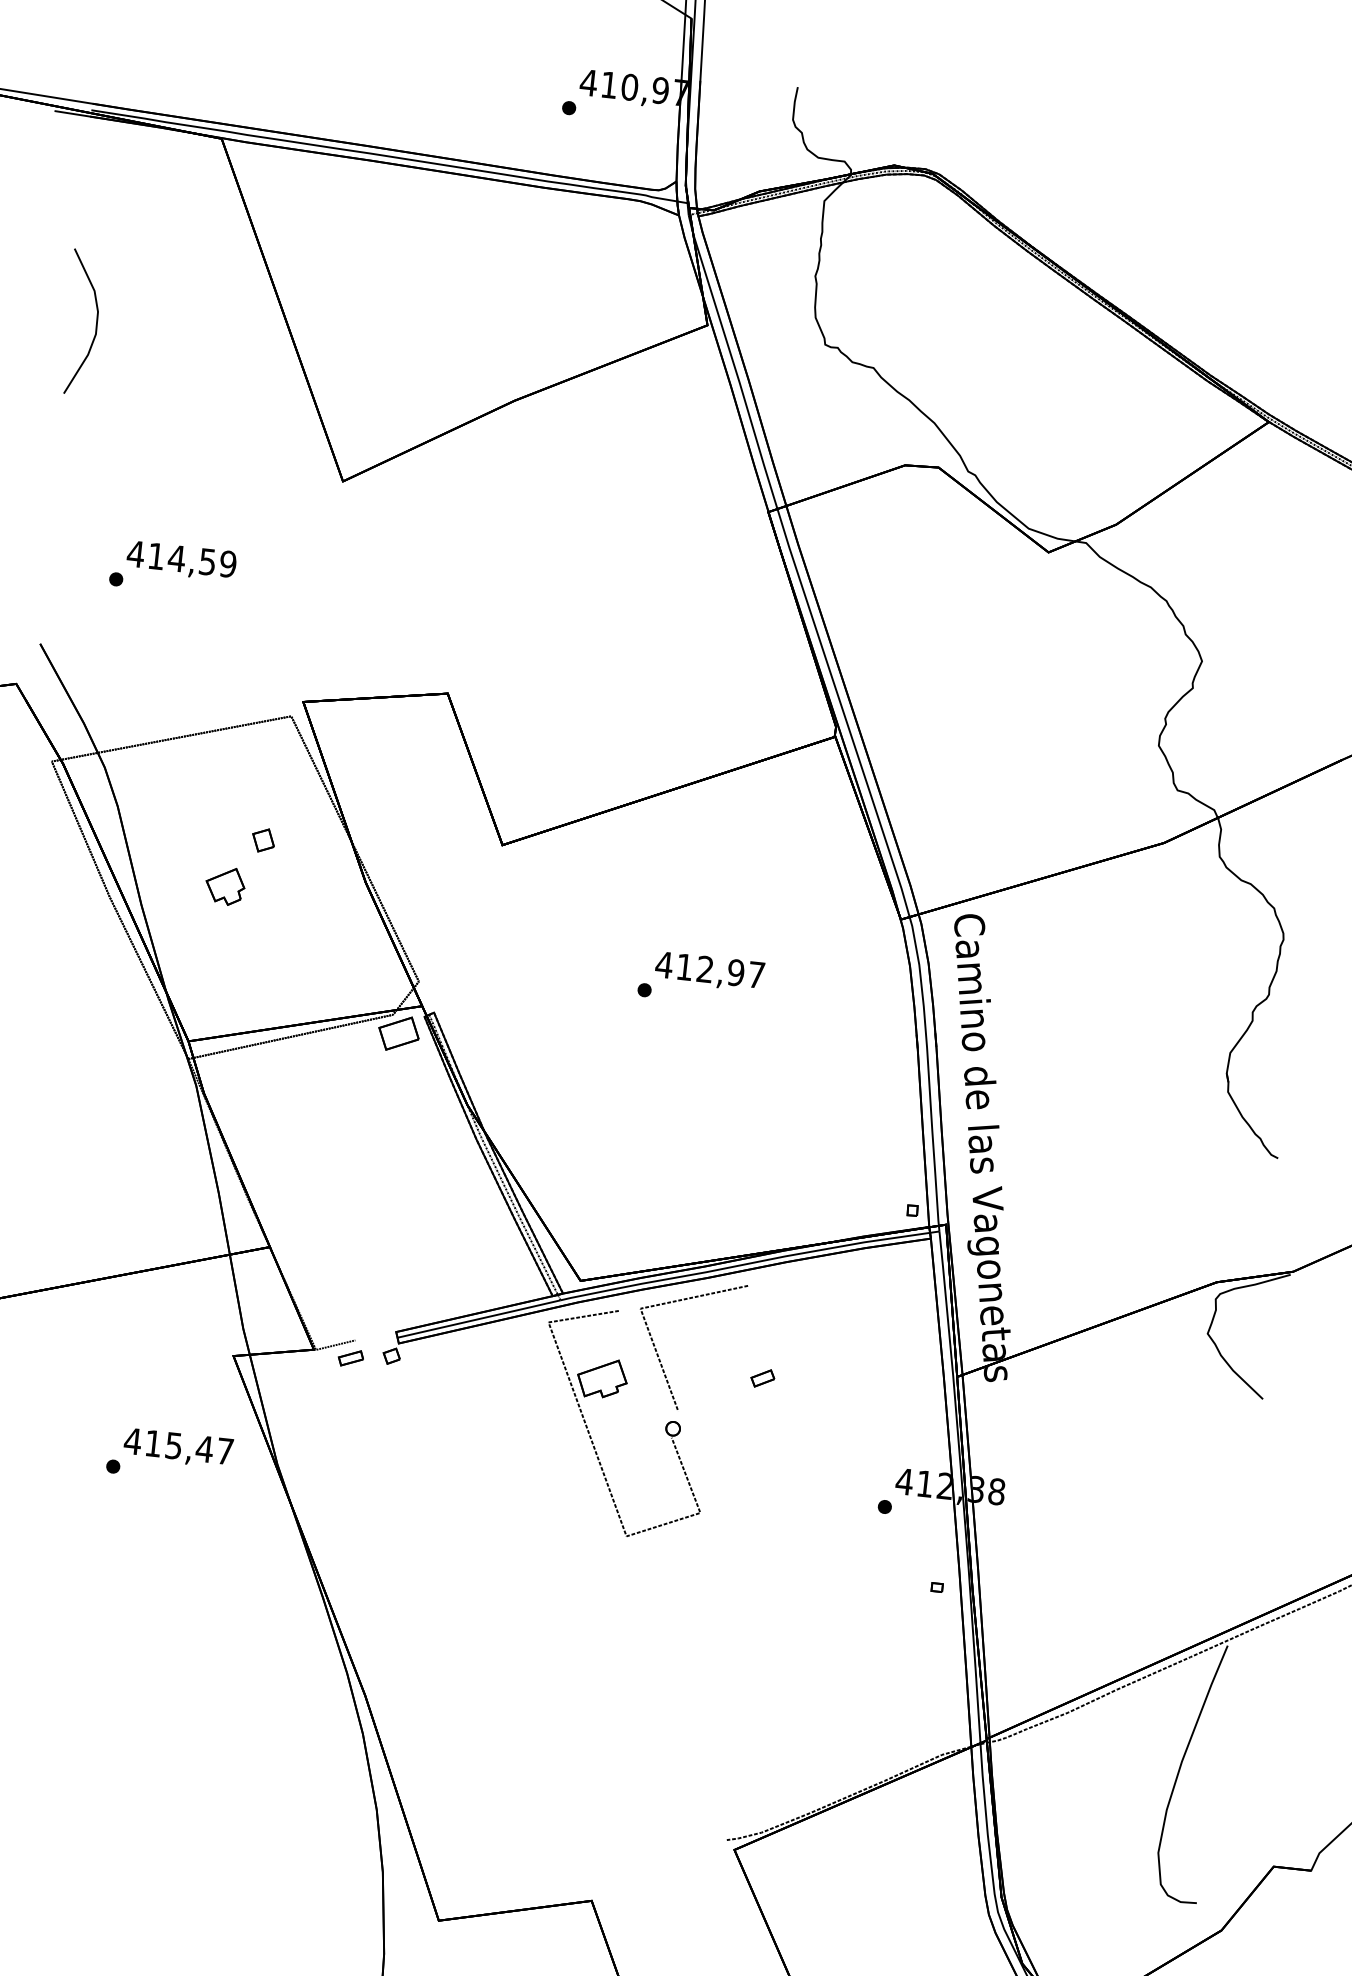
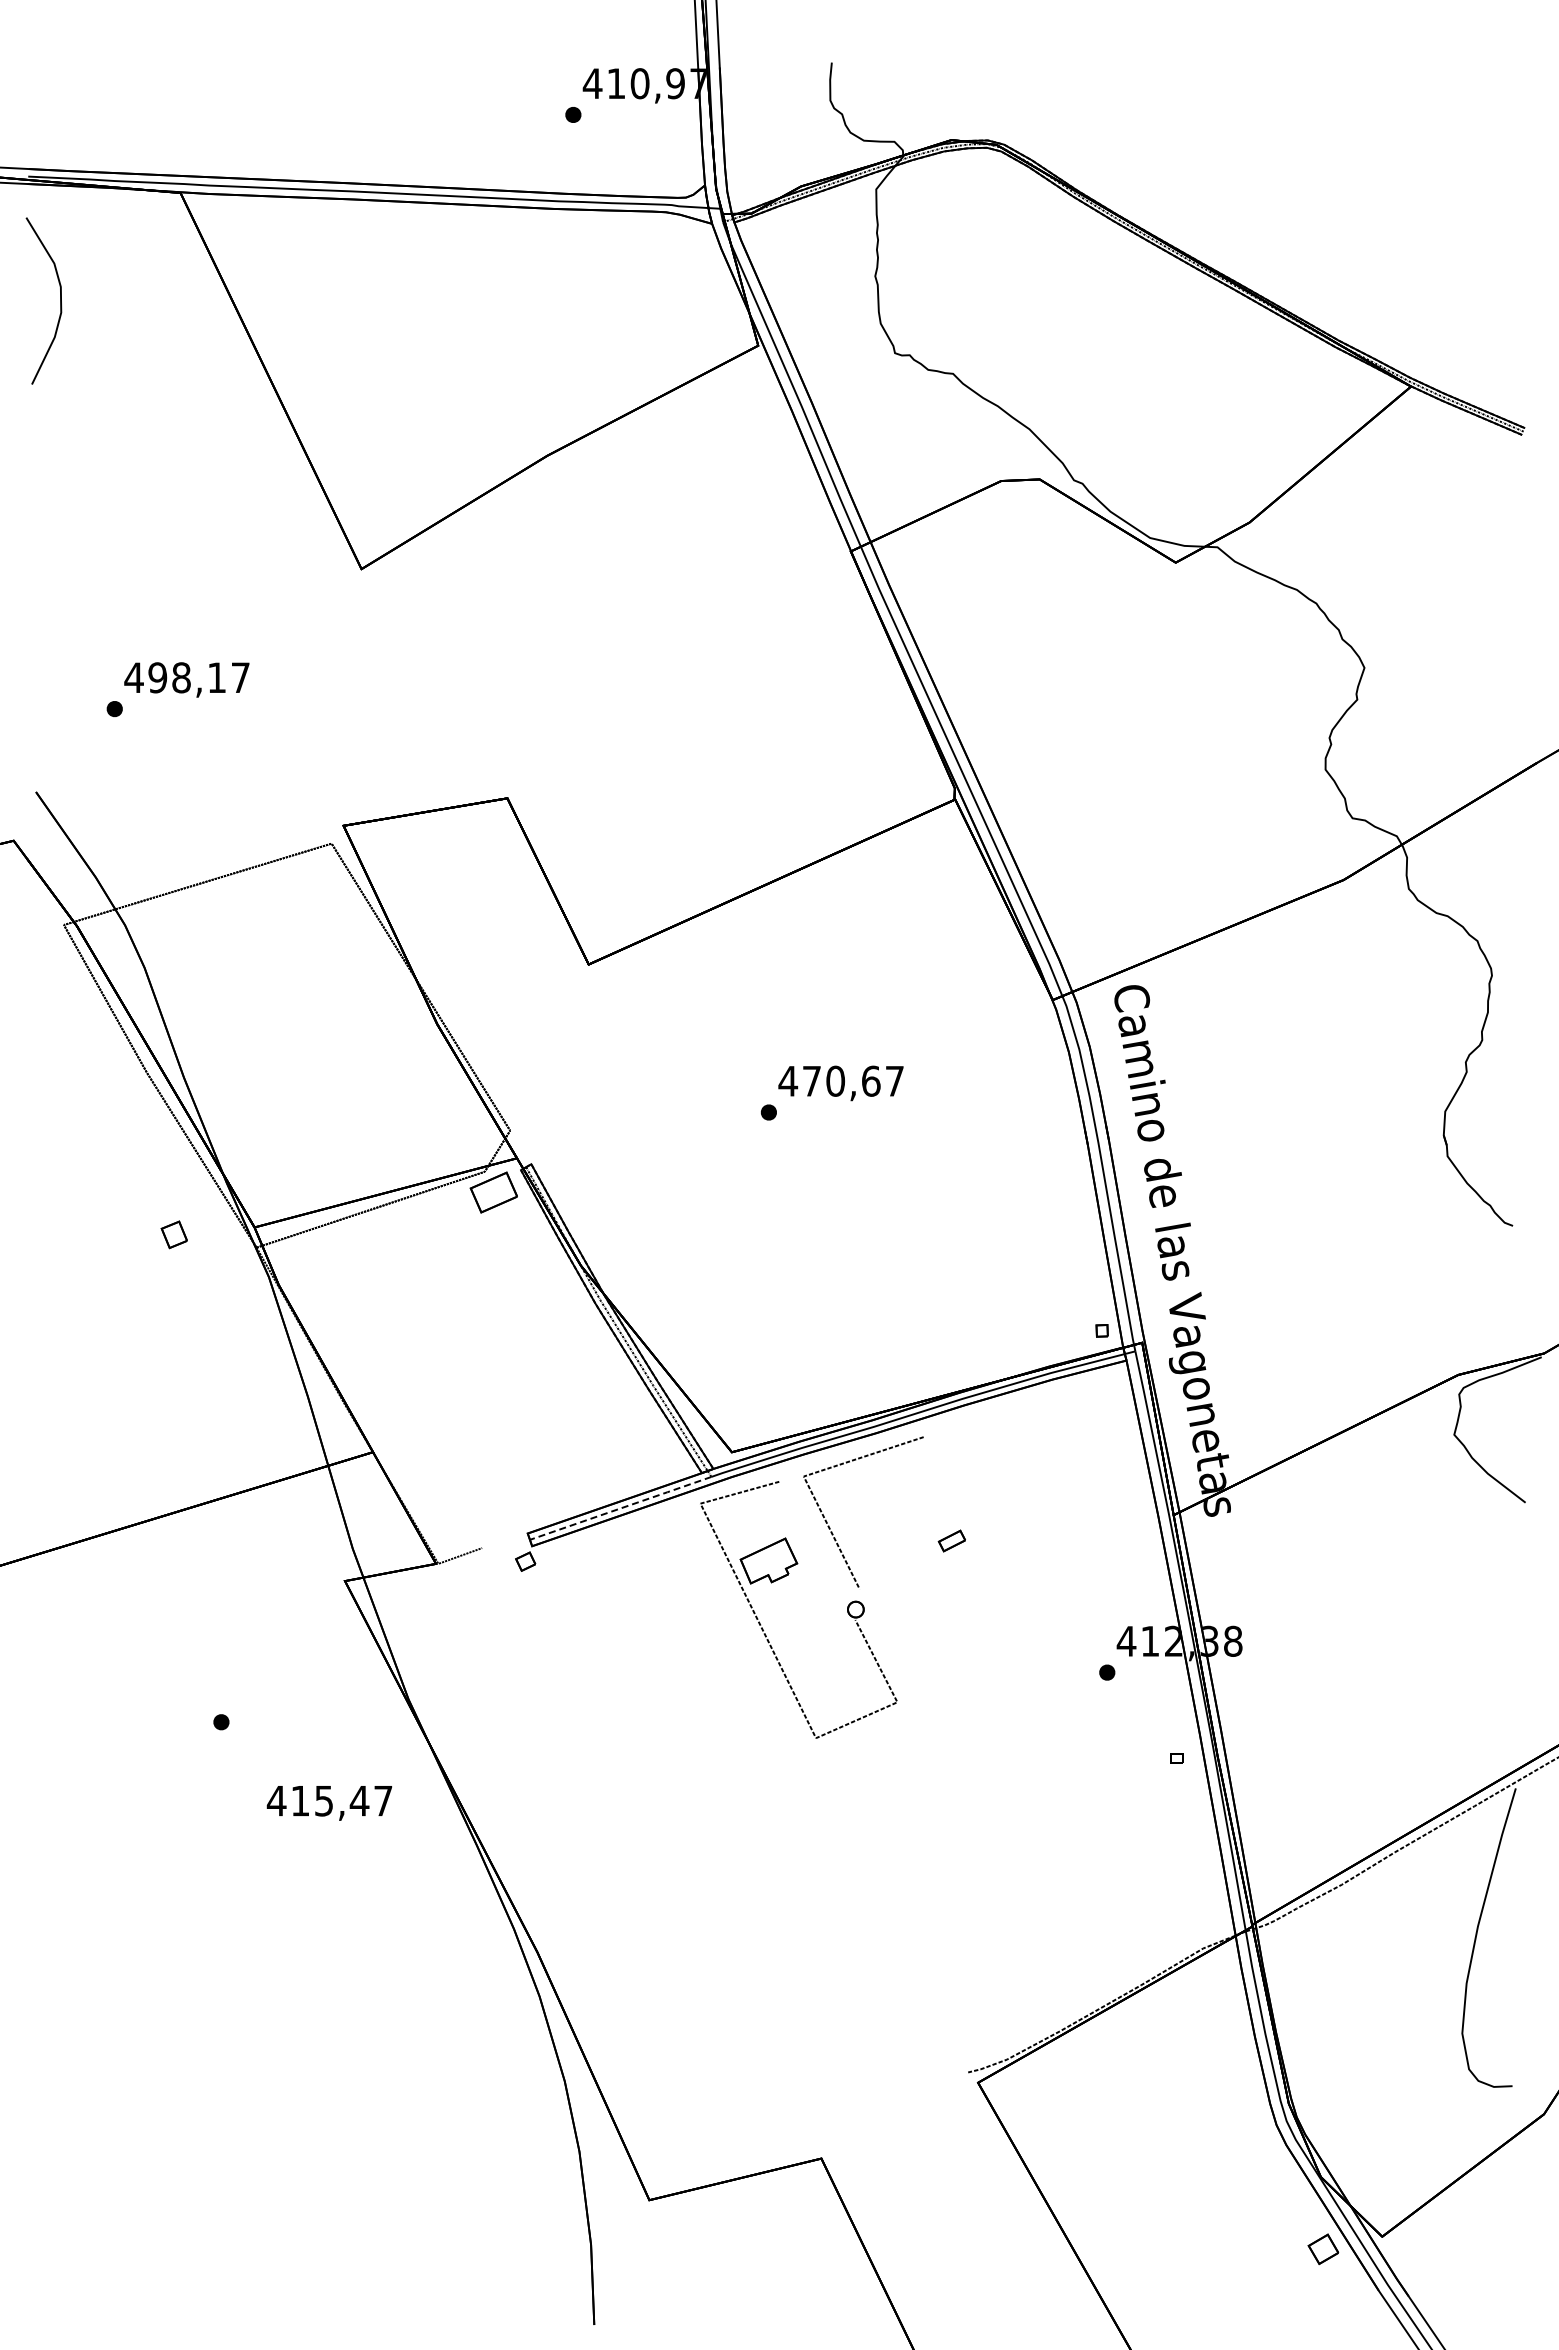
curve: (96, 323) -> (60, 300), moved
text: (191, 559) -> (198, 677), 414,59 -> 498,17
part: (262, 840) -> (173, 1234), moved
part: (225, 885) -> (277, 1045), removed
text: (710, 969) -> (841, 1080), 412,97 -> 470,67
line: (479, 1319) -> (621, 1508), solid -> dashed
part: (351, 1357) -> (479, 1568), removed
text: (178, 1448) -> (329, 1803), moved

